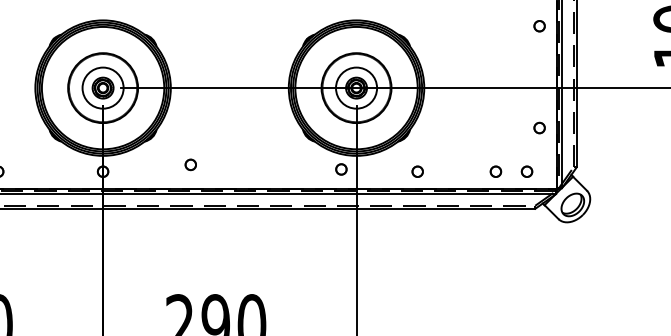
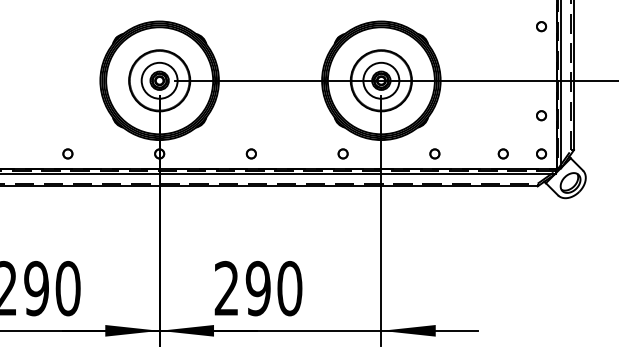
part: (189, 164) -> (250, 153), moved
circle: (340, 168) -> (342, 153), moved
part: (527, 171) -> (541, 153), moved

